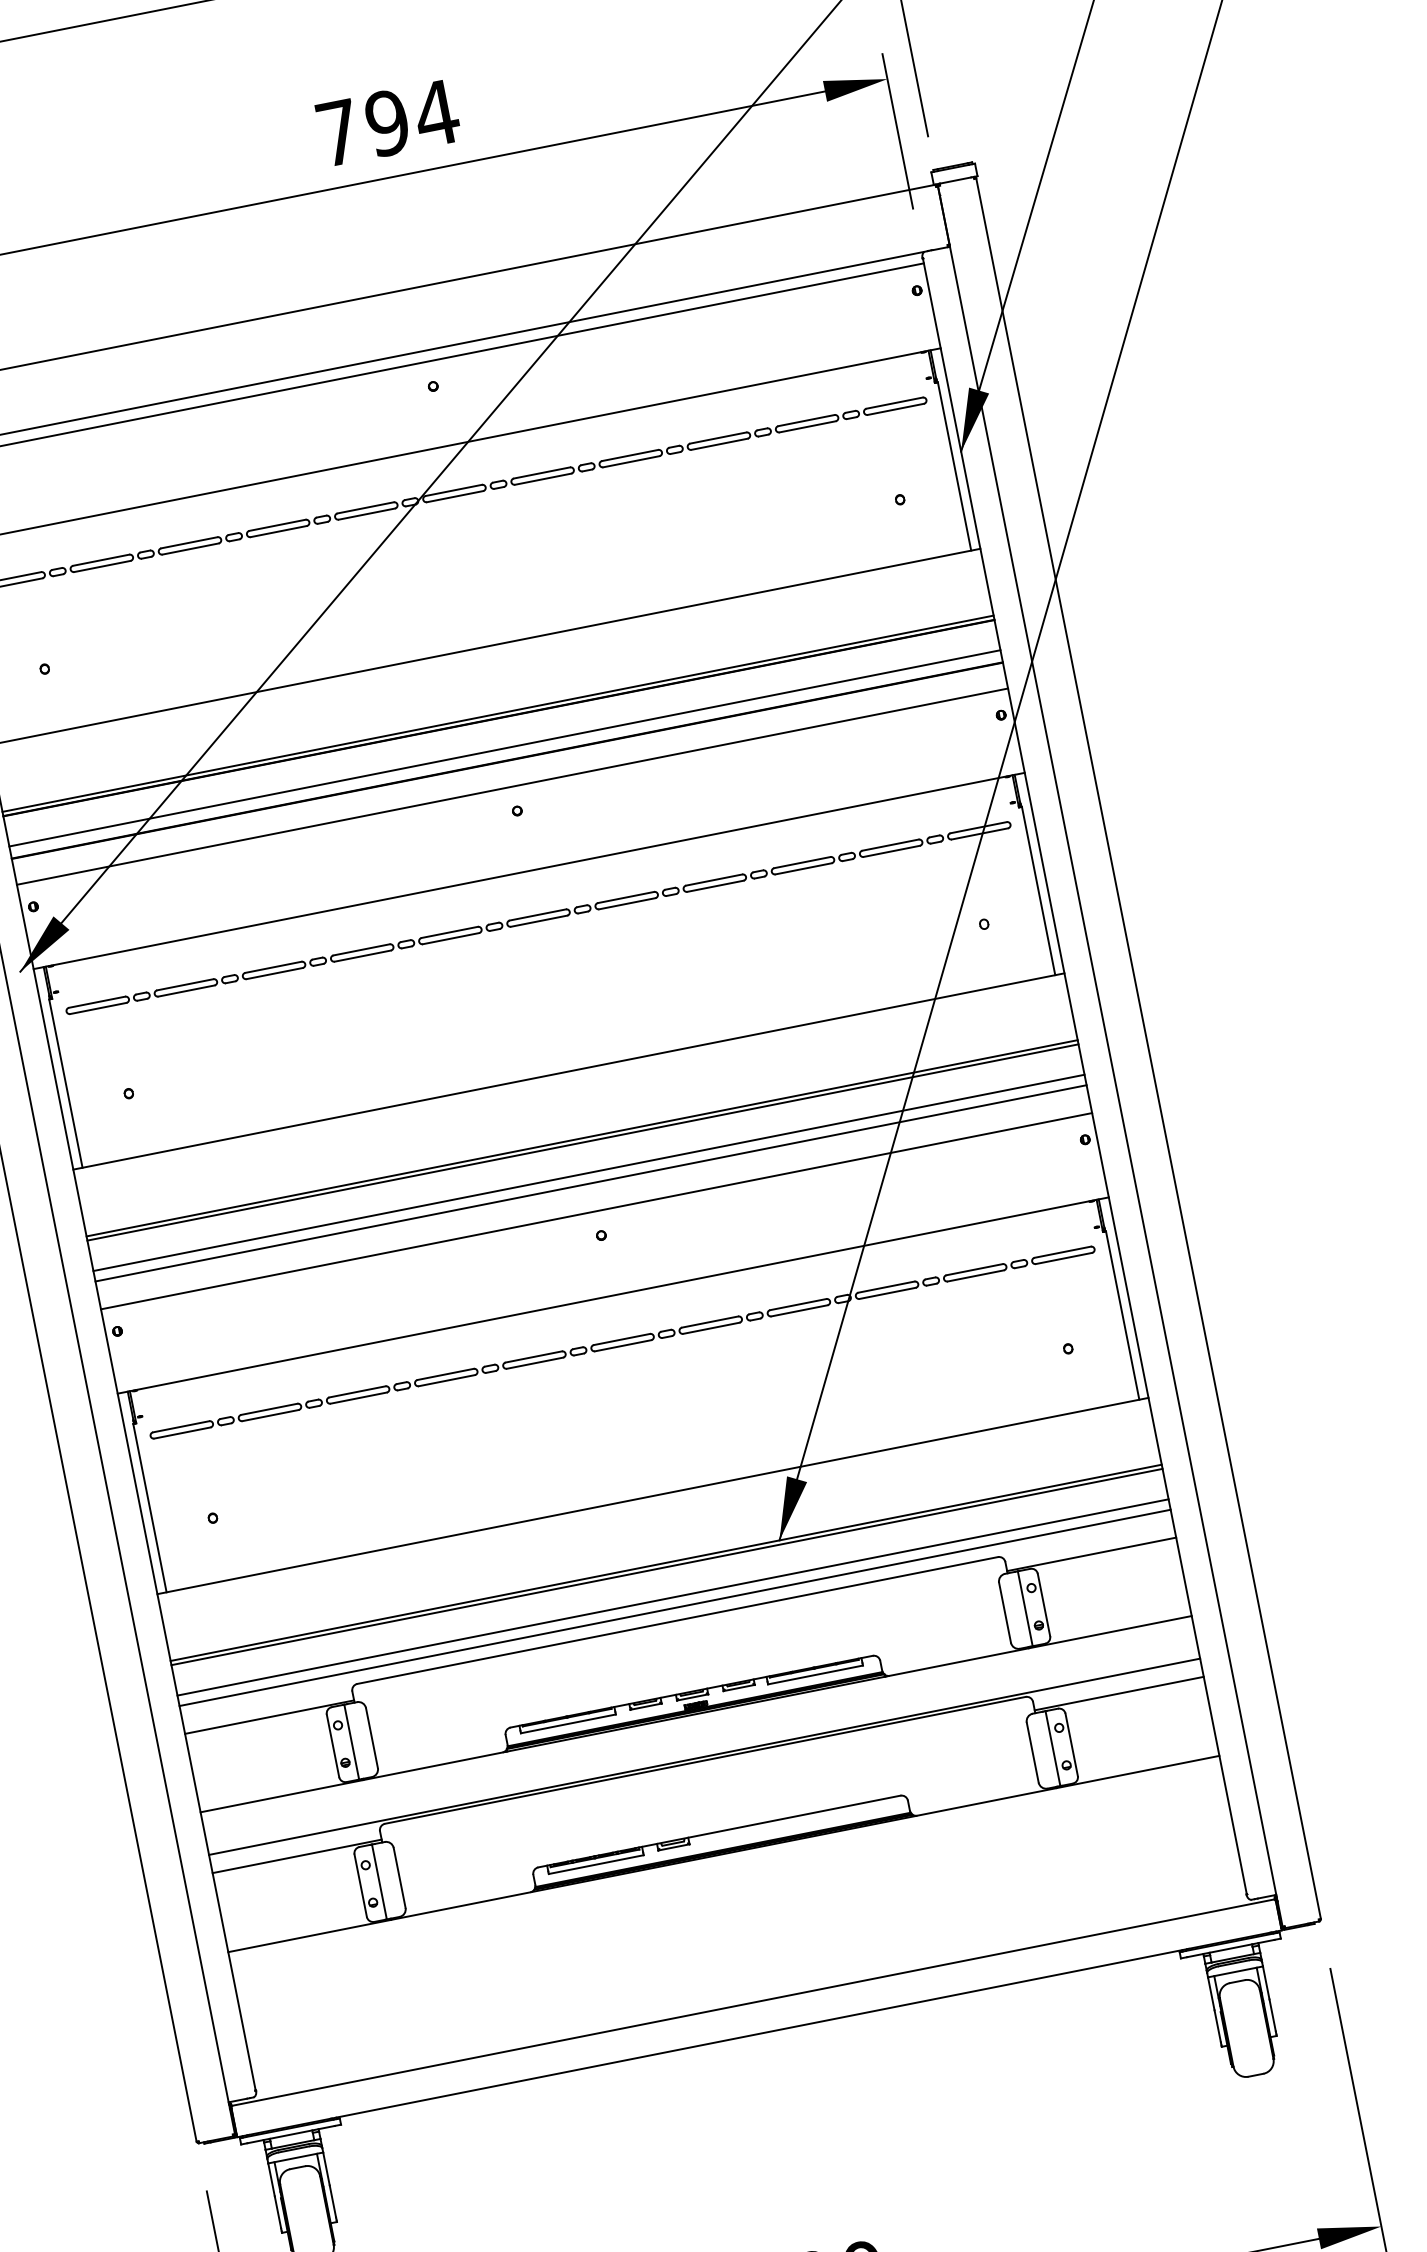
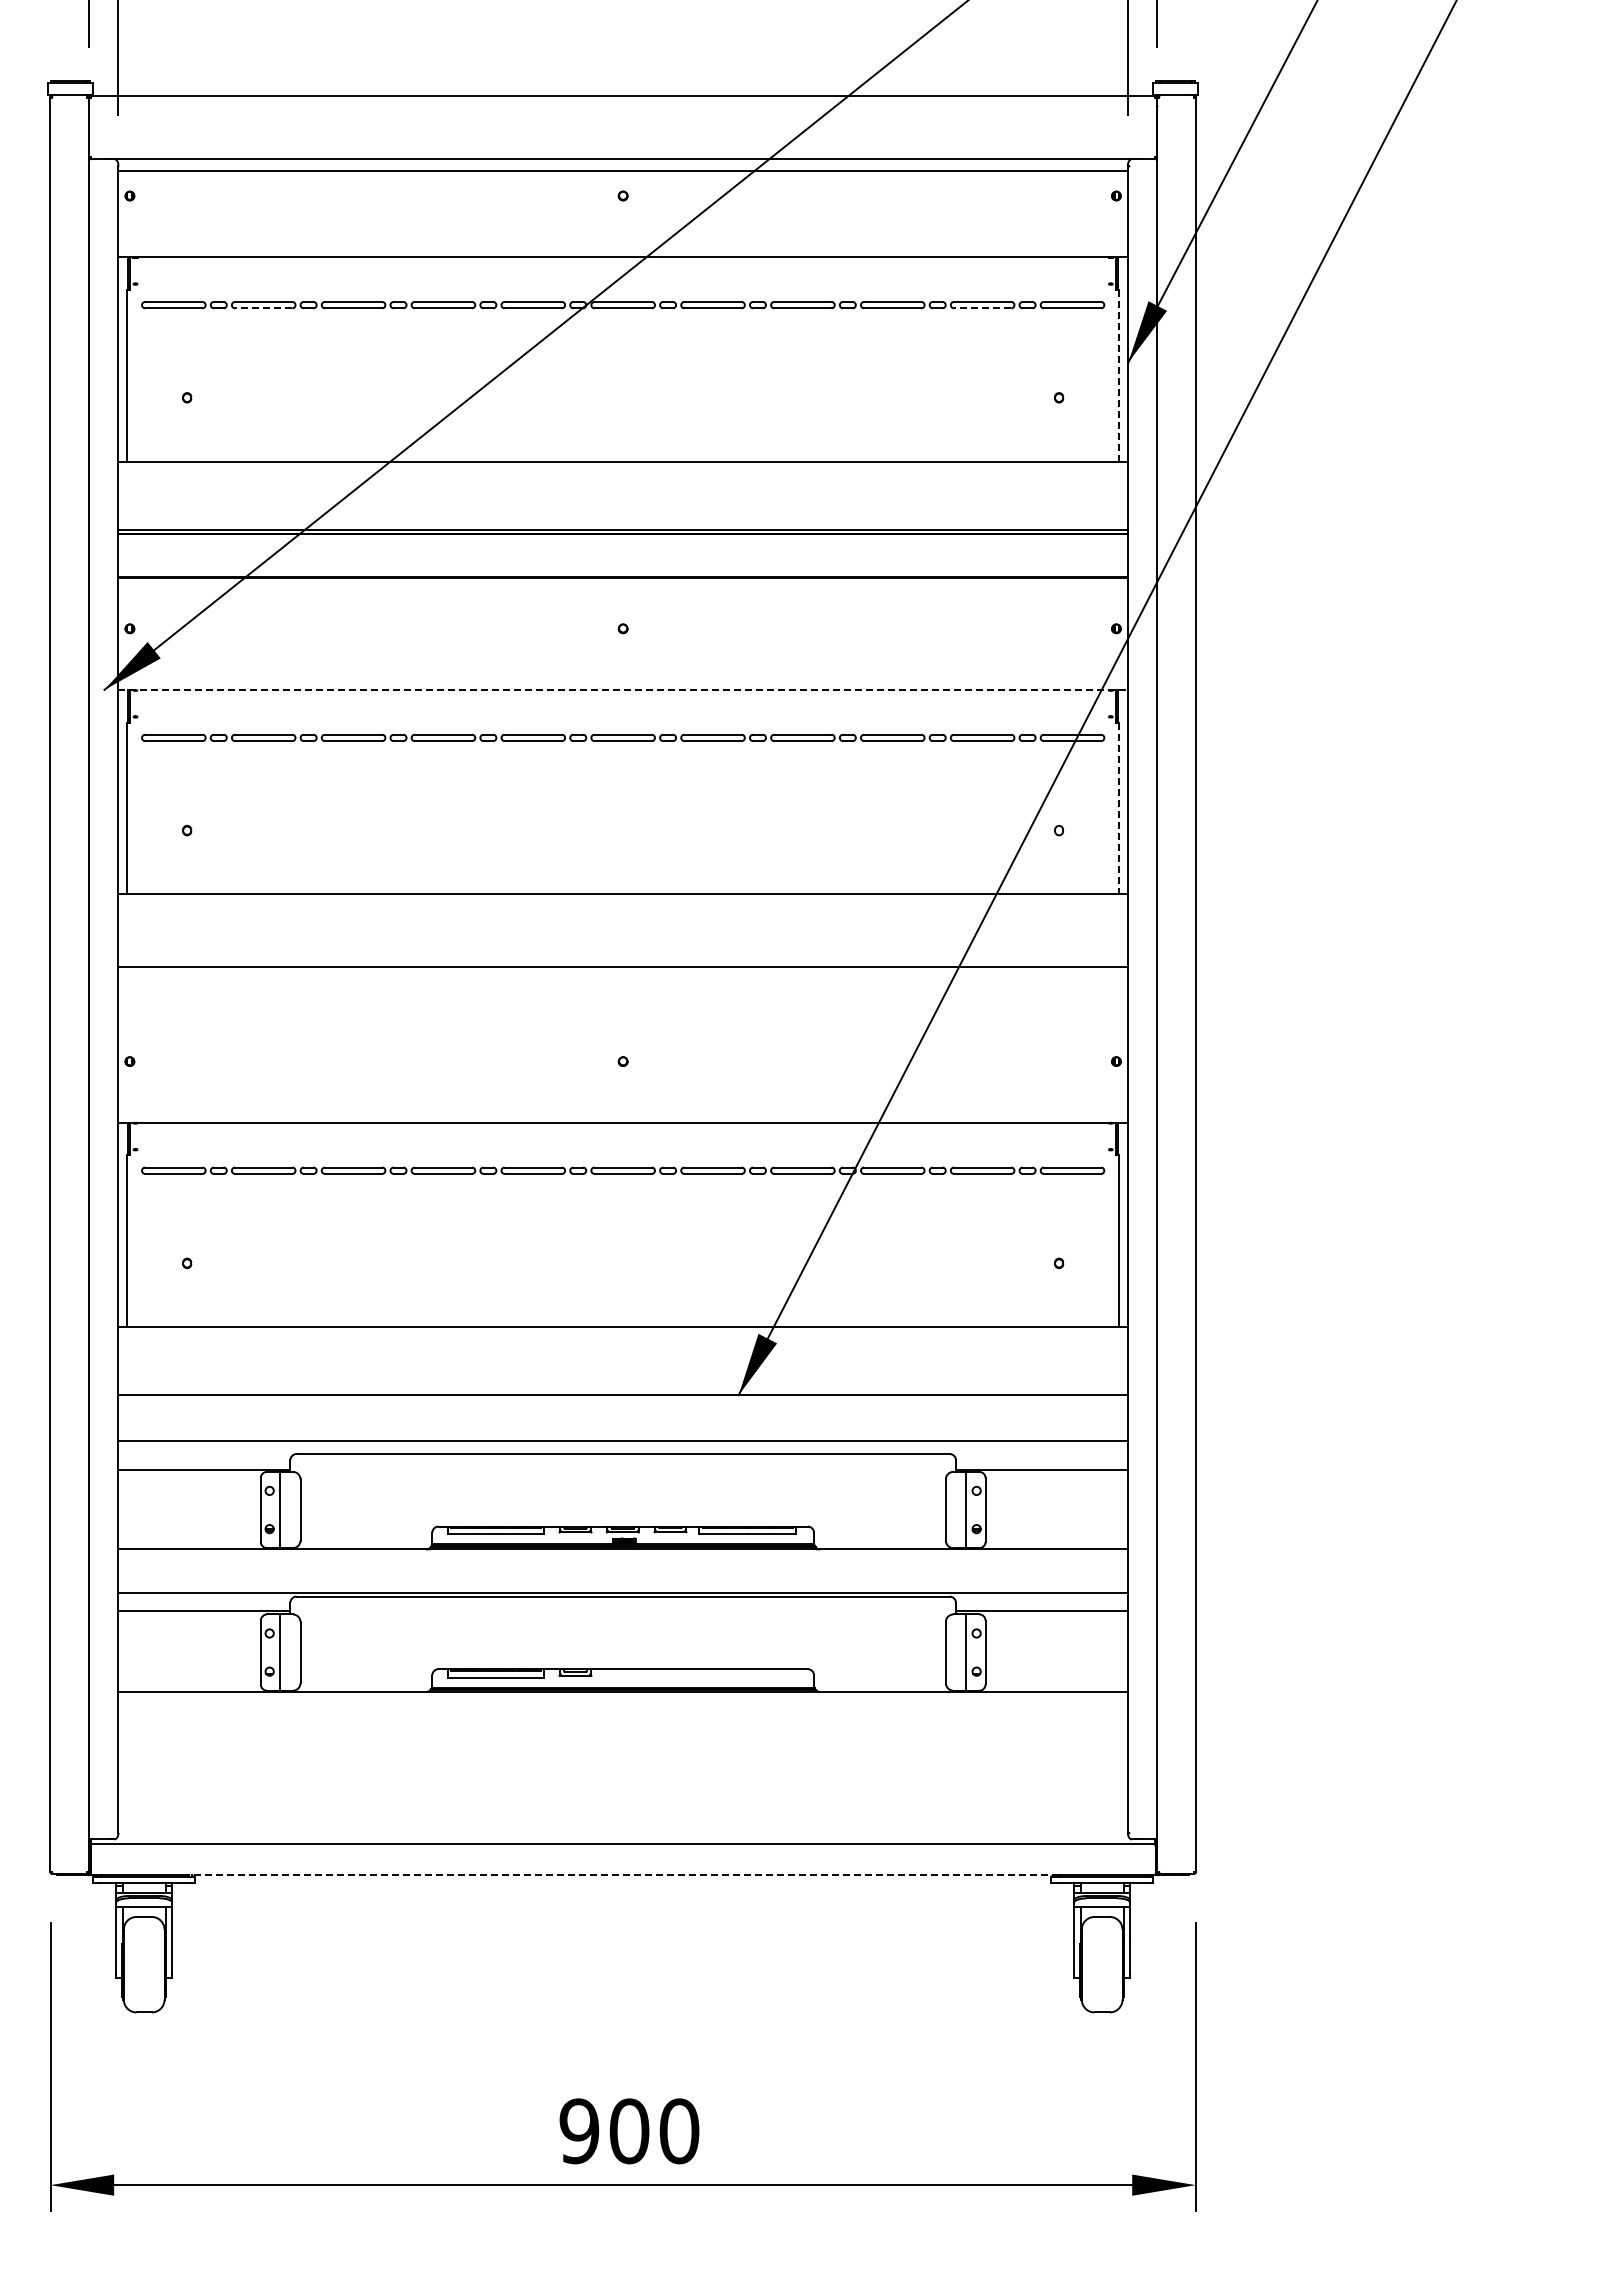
line: (807, 427) -> (982, 308), solid -> dashed
line: (954, 466) -> (1118, 375), solid -> dashed
line: (102, 566) -> (263, 308), solid -> dashed
line: (505, 747) -> (623, 564), removed
line: (512, 786) -> (623, 603), removed
line: (529, 870) -> (623, 689), solid -> dashed
line: (1038, 891) -> (1118, 808), solid -> dashed
line: (582, 1138) -> (623, 962), removed
line: (589, 1172) -> (623, 997), removed
line: (591, 1183) -> (623, 1008), removed
line: (596, 1210) -> (623, 1036), removed
line: (667, 1566) -> (623, 1399), removed
line: (673, 1597) -> (623, 1430), removed
line: (759, 2033) -> (623, 1875), solid -> dashed

